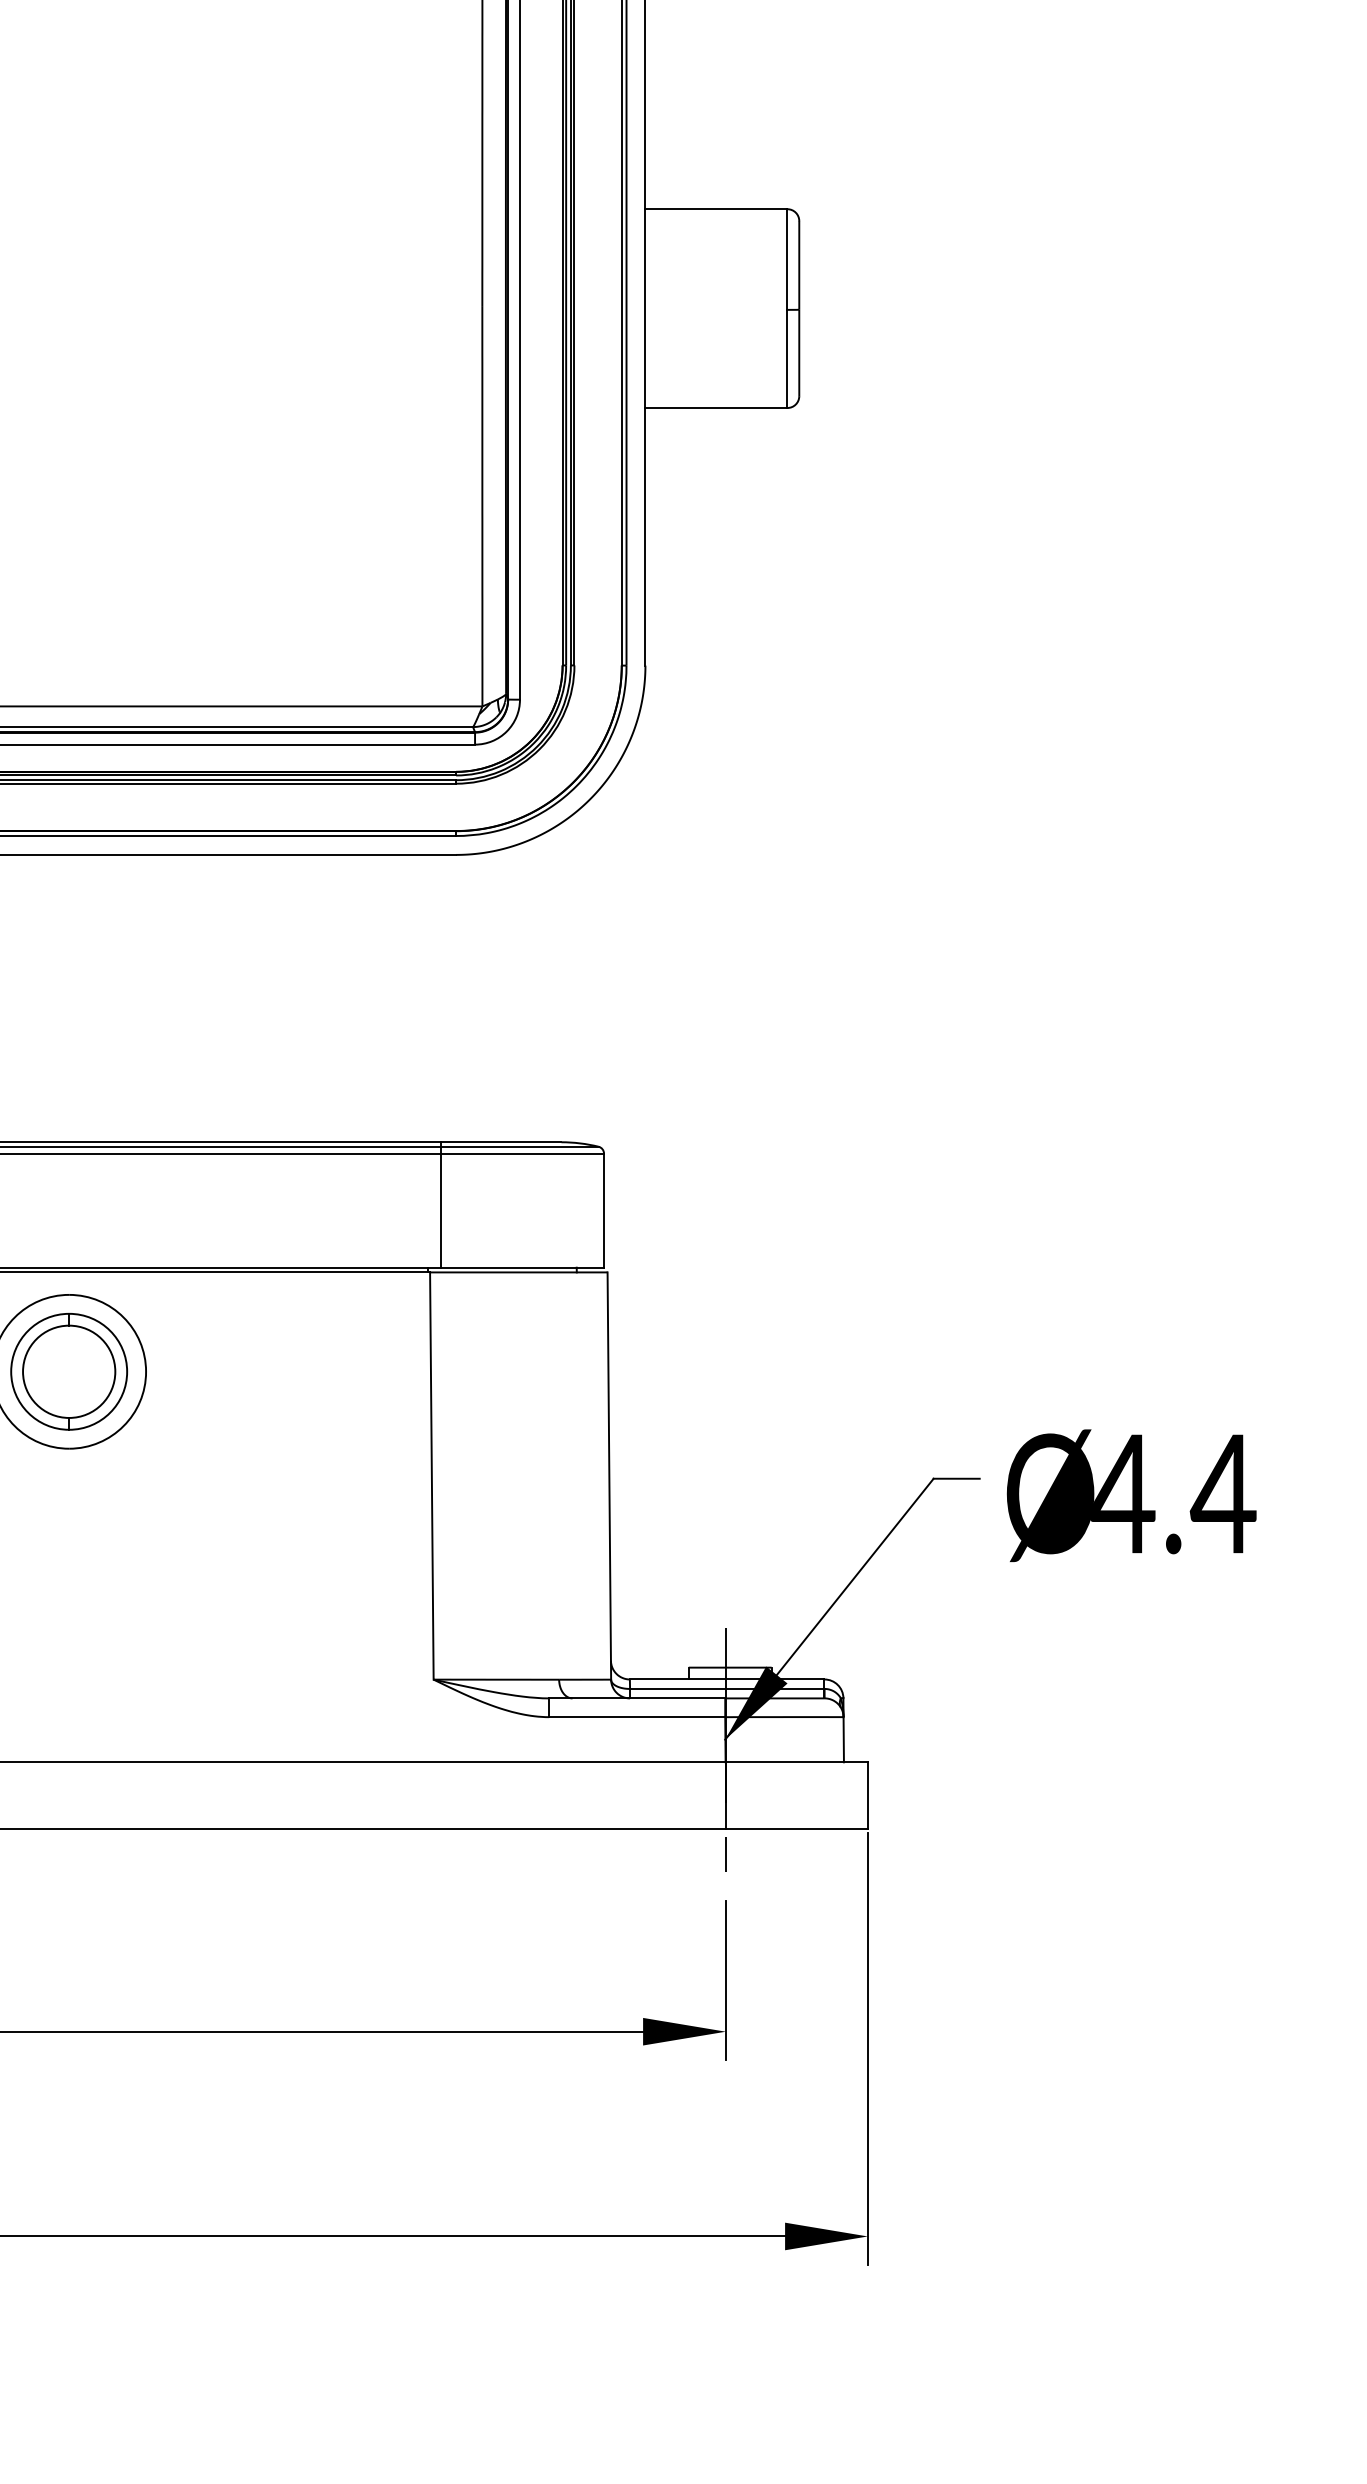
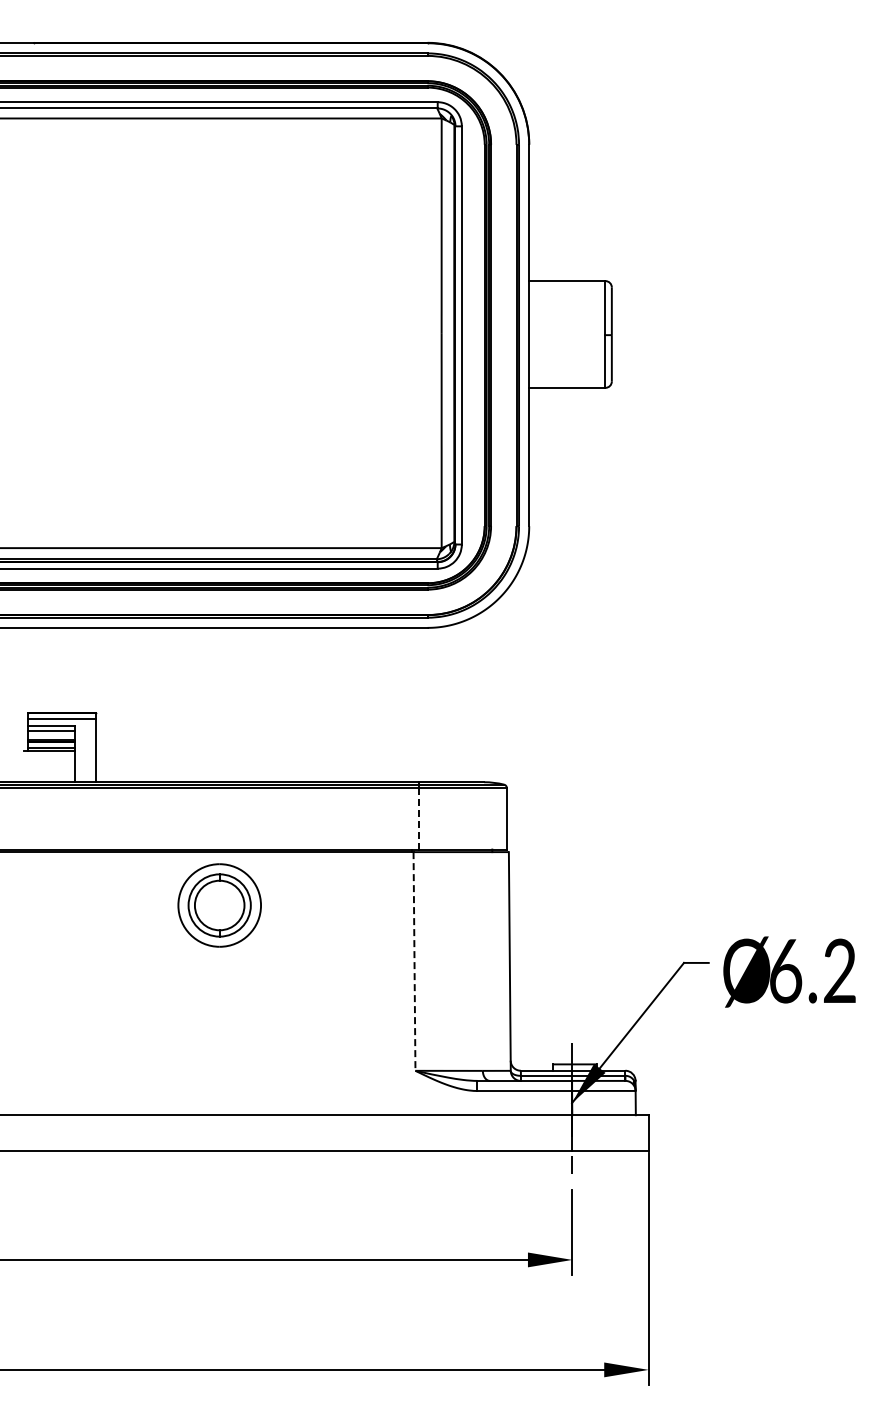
line: (441, 1209) -> (419, 818), solid -> dashed
line: (431, 1476) -> (414, 961), solid -> dashed
text: (1172, 1492) -> (812, 970), 4.4 -> 6.2

